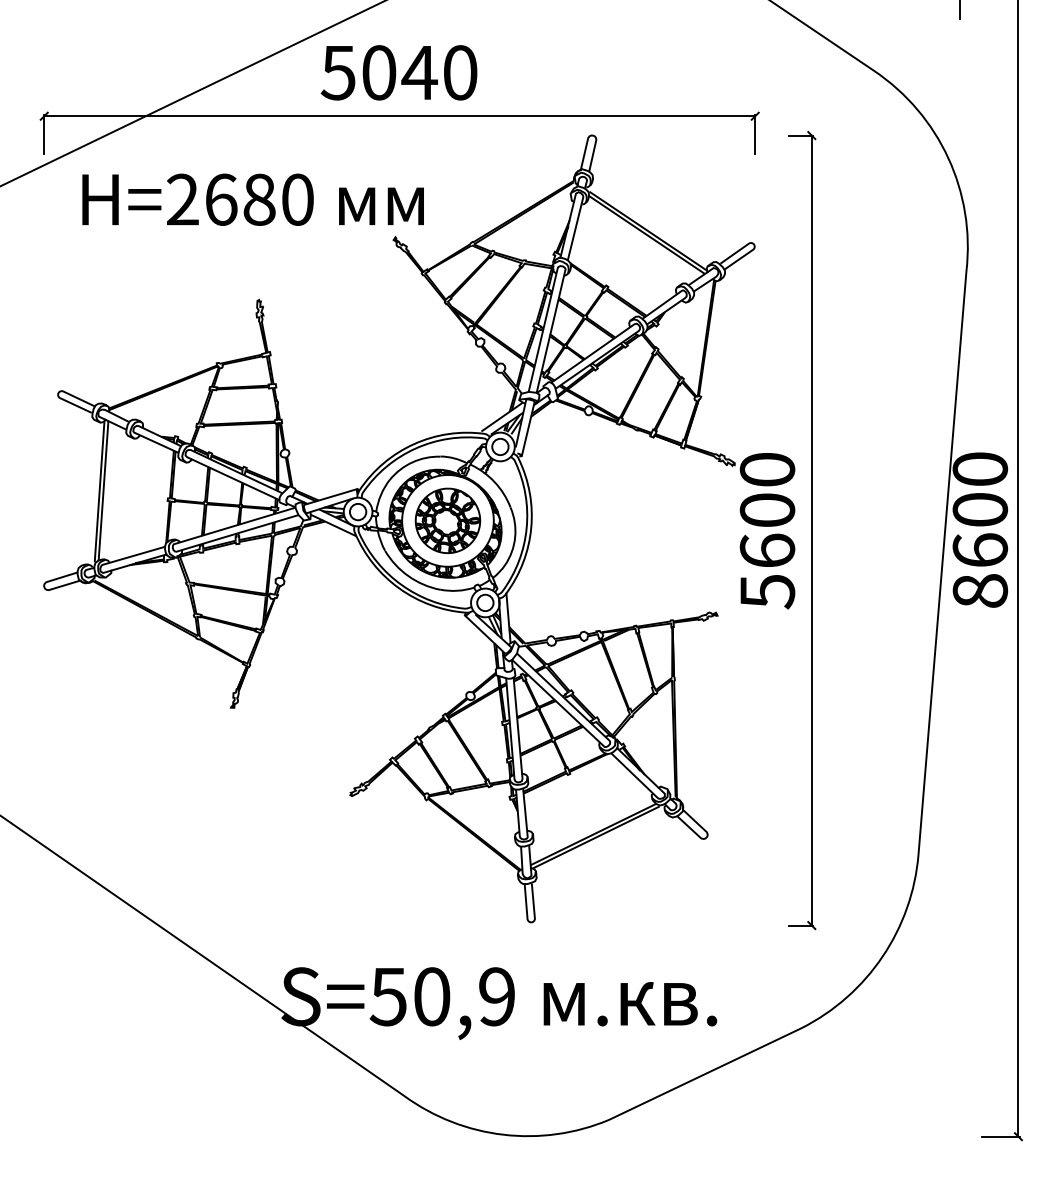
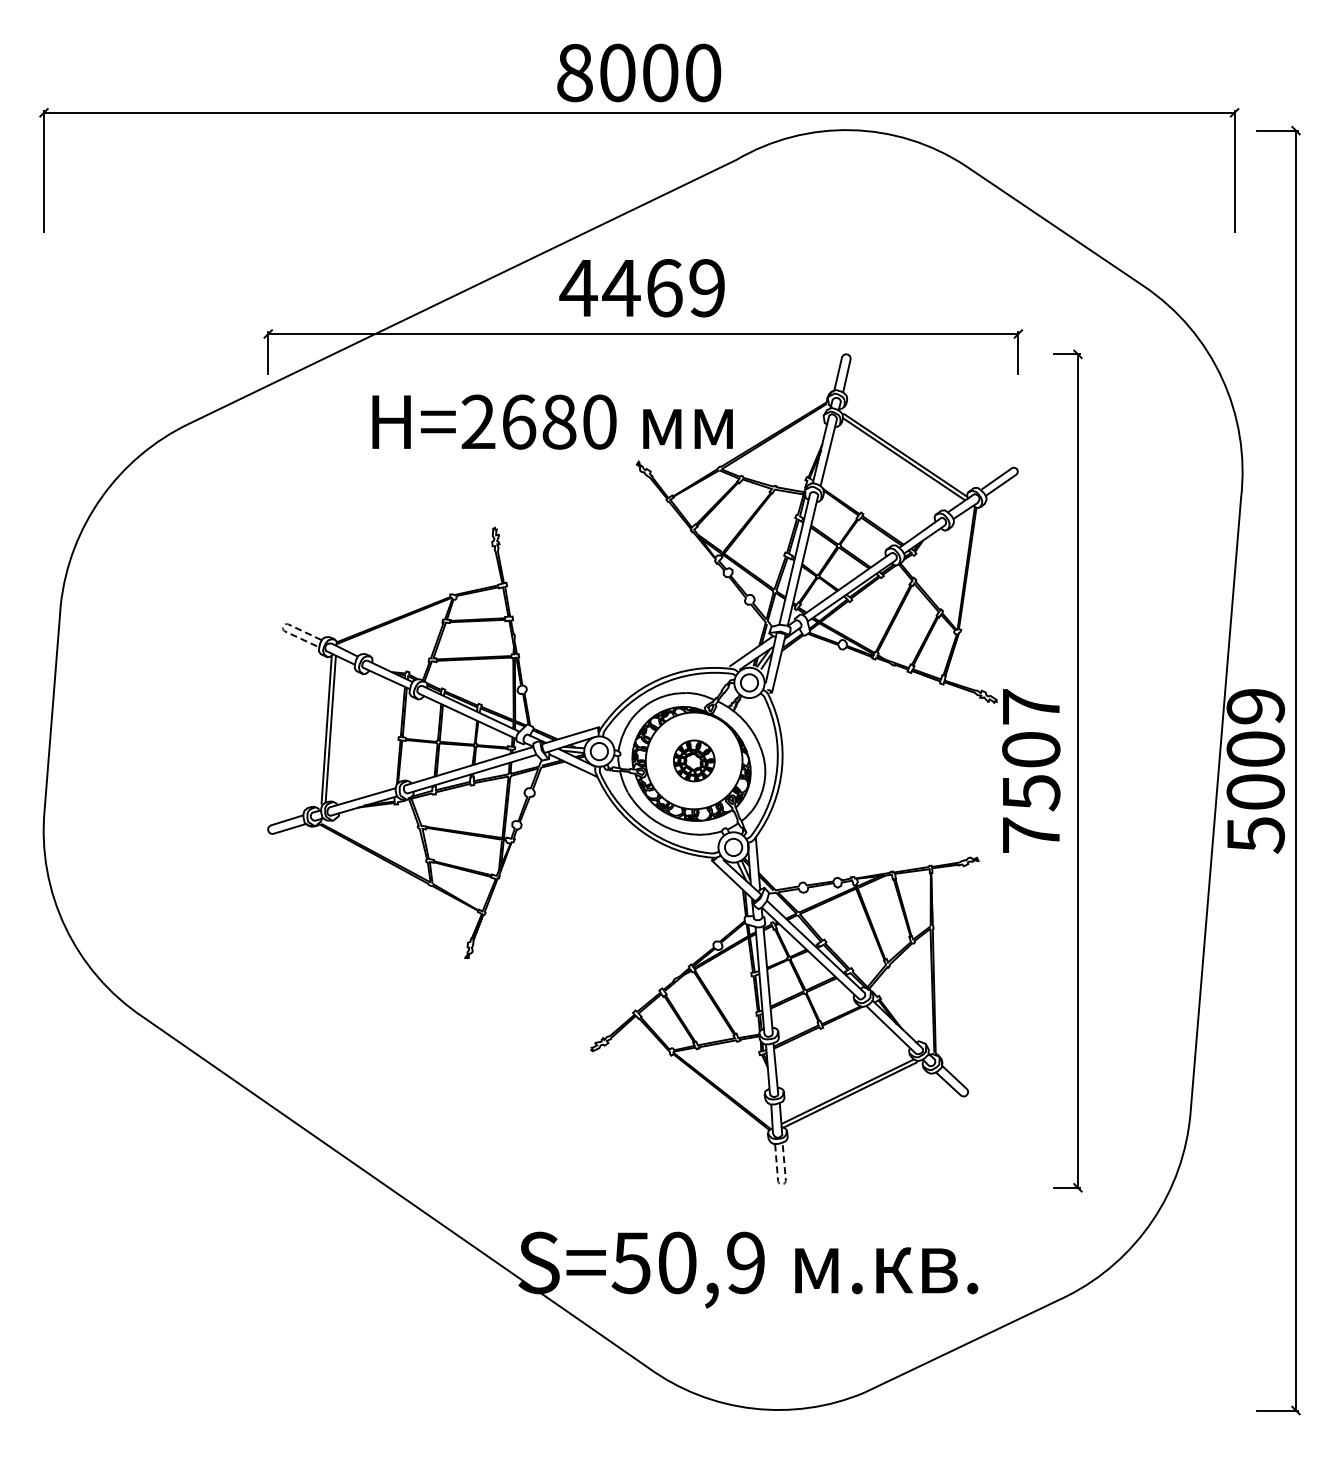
text: (399, 73) -> (642, 288), 5040 -> 4469
text: (253, 199) -> (552, 421), moved
line: (58, 393) -> (283, 626), solid -> dashed
part: (448, 520) -> (694, 760), size x0.6
text: (980, 529) -> (1255, 770), 8600 -> 5009
text: (767, 530) -> (1031, 771), 5600 -> 7507
line: (531, 922) -> (782, 1184), solid -> dashed

